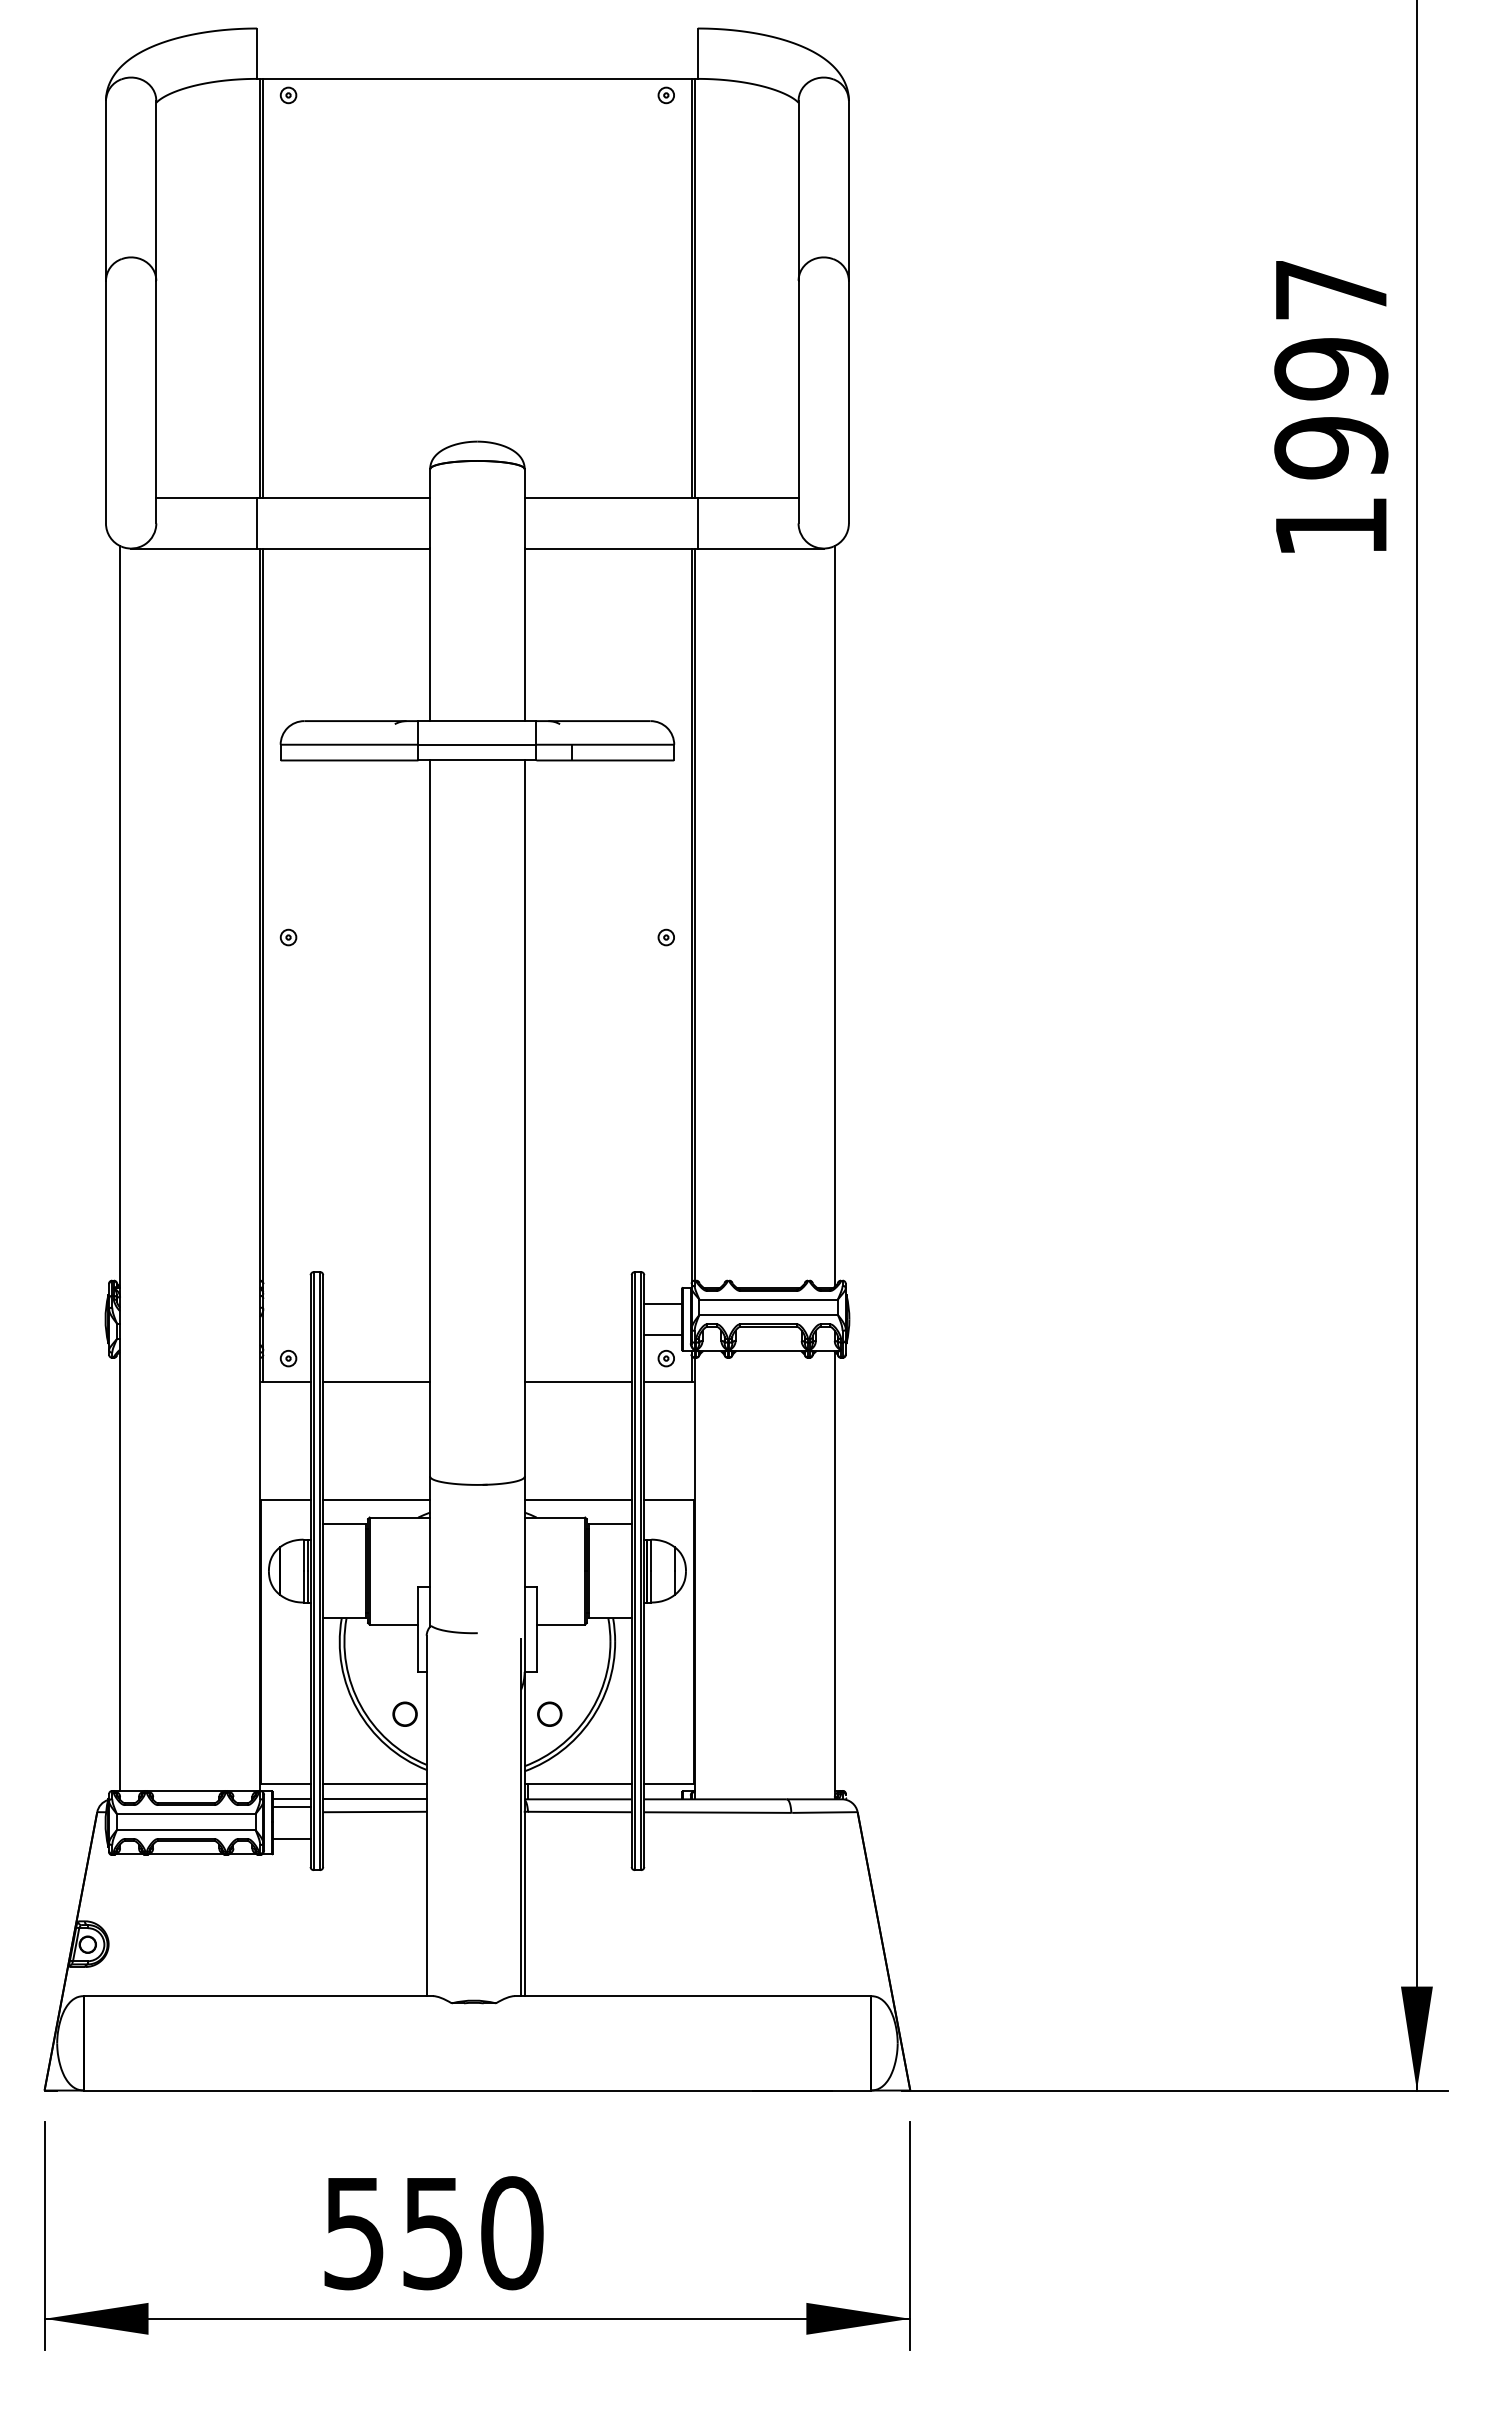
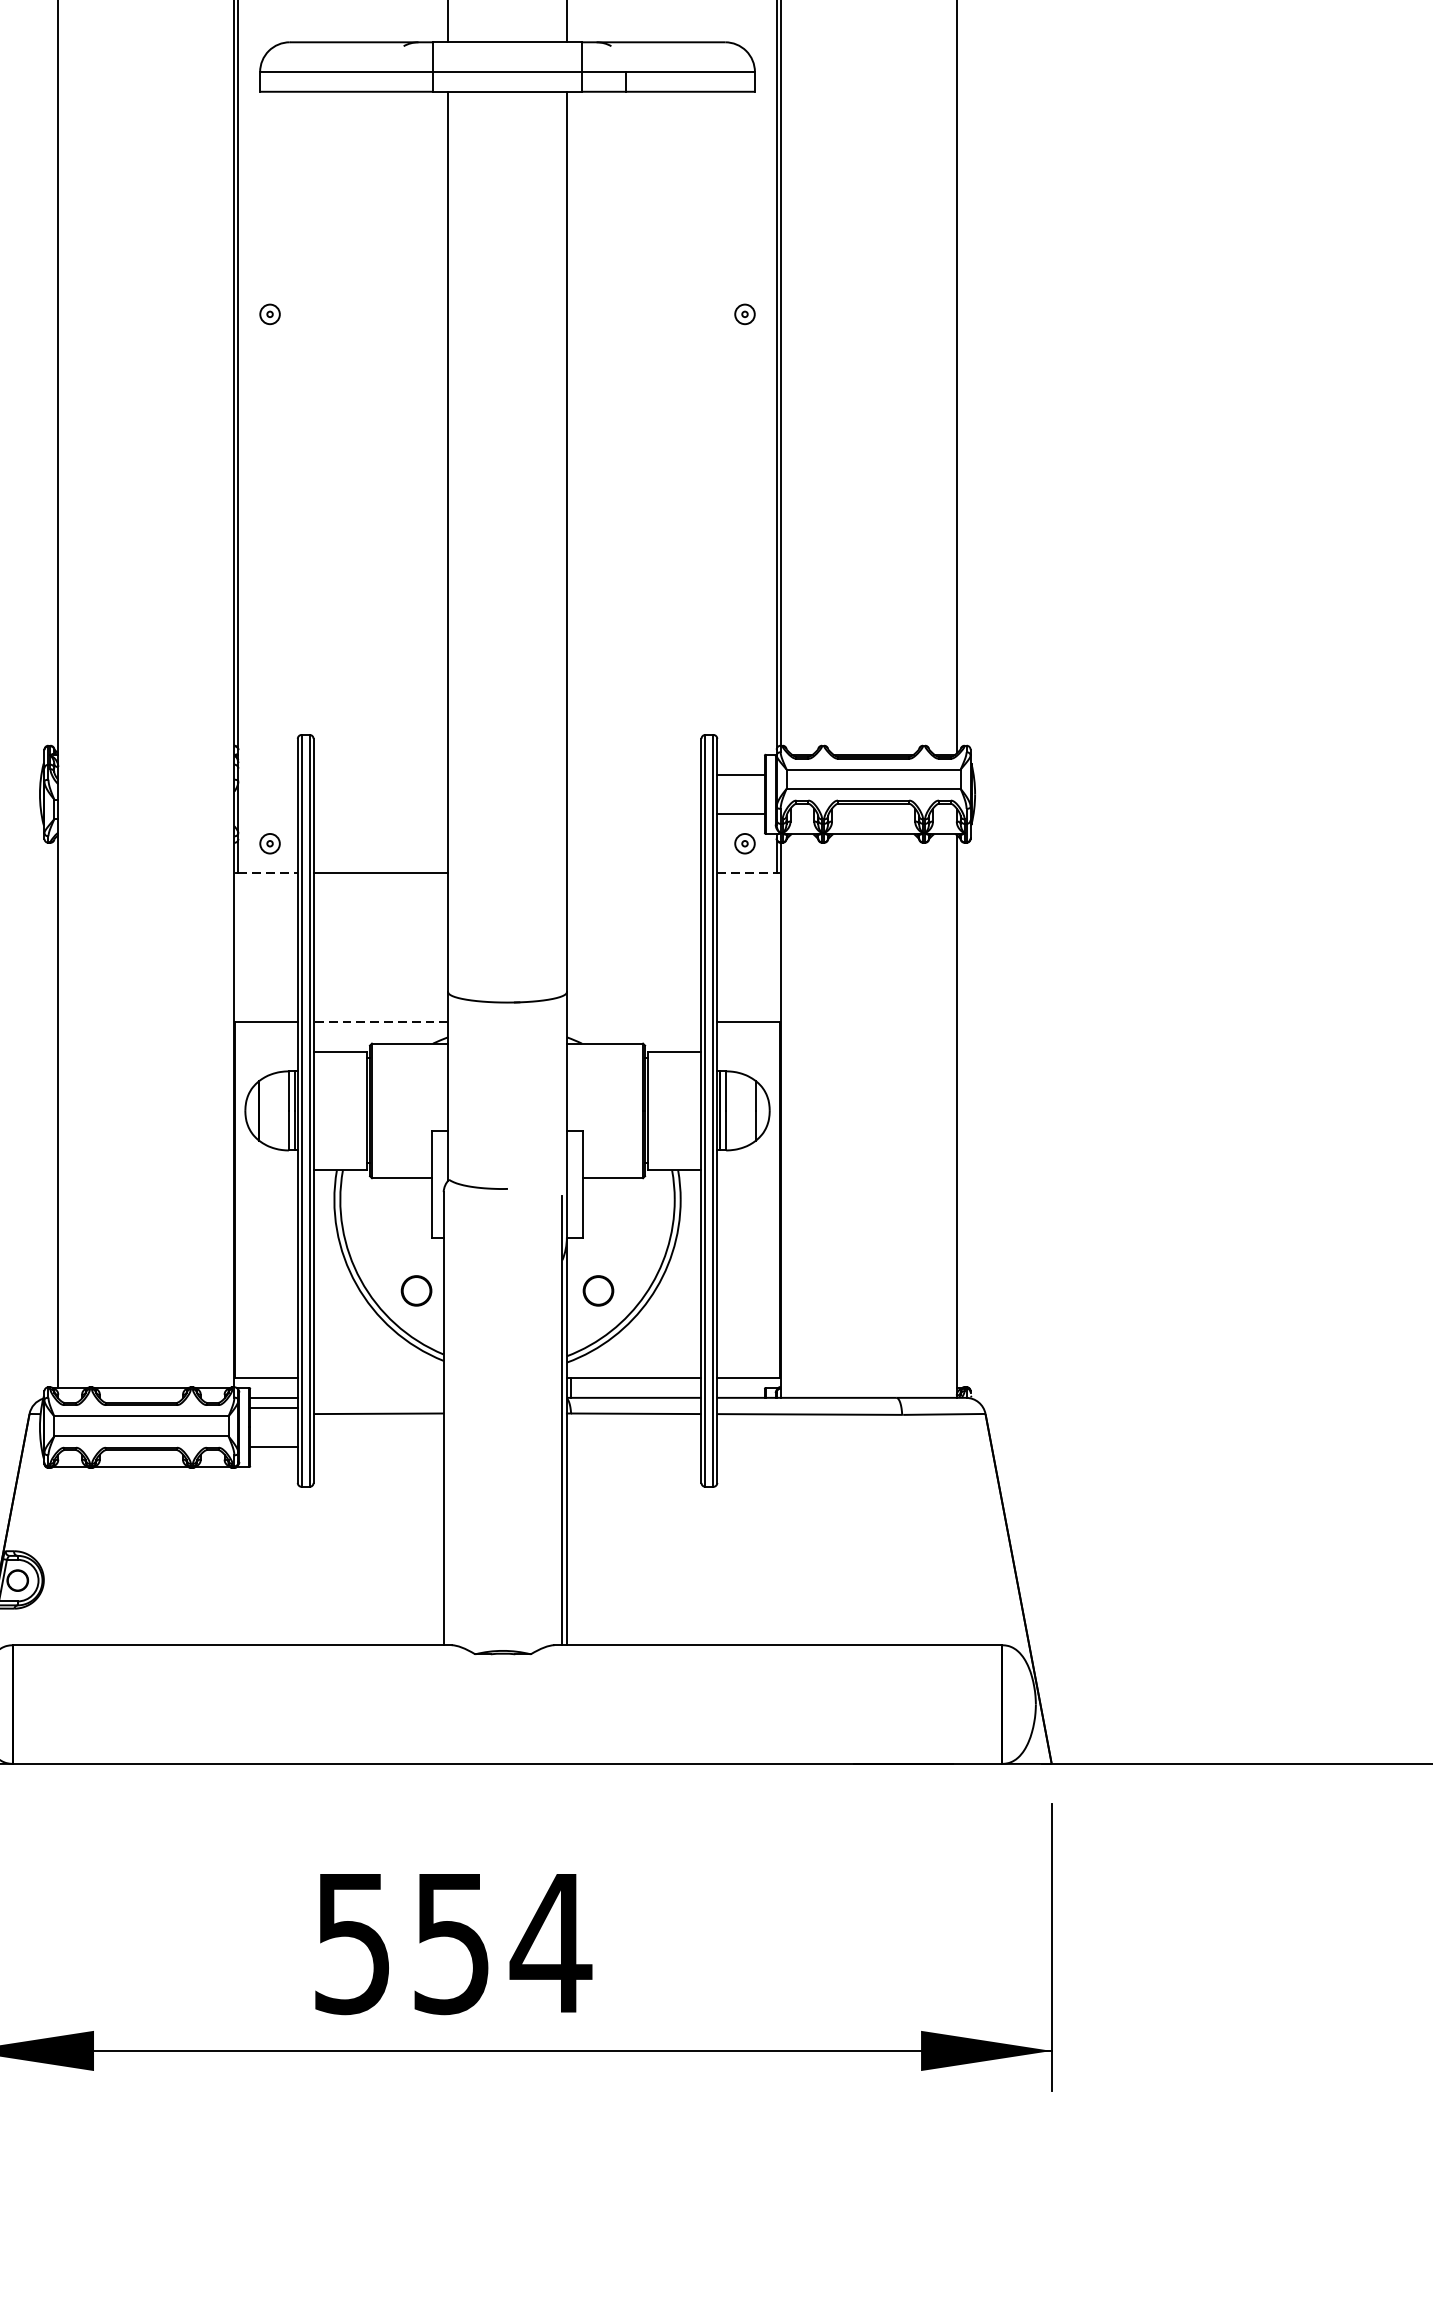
line: (286, 1382) -> (267, 873), solid -> dashed
line: (577, 1382) -> (633, 873), removed
line: (667, 1382) -> (746, 873), solid -> dashed
line: (376, 1500) -> (380, 1022), solid -> dashed
line: (577, 1500) -> (633, 1022), removed
line: (374, 1783) -> (378, 1377), removed
line: (374, 1799) -> (378, 1398), removed
text: (511, 2233) -> (550, 1943), 550 -> 554

